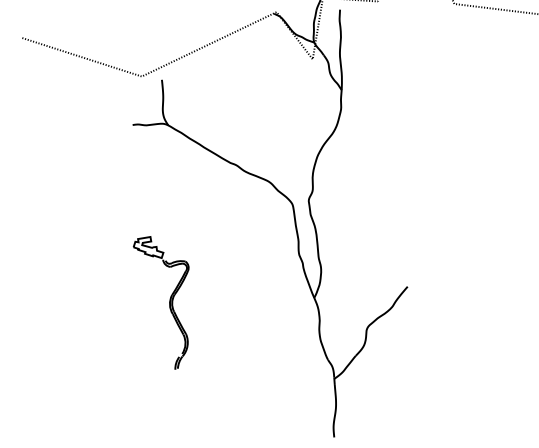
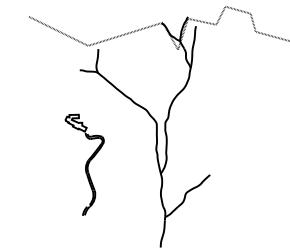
part: (167, 301) -> (84, 164), size x1.43

